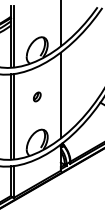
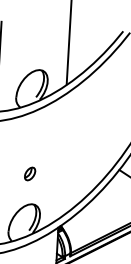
line: (60, 94) -> (62, 154), removed
part: (37, 96) -> (30, 173), moved

